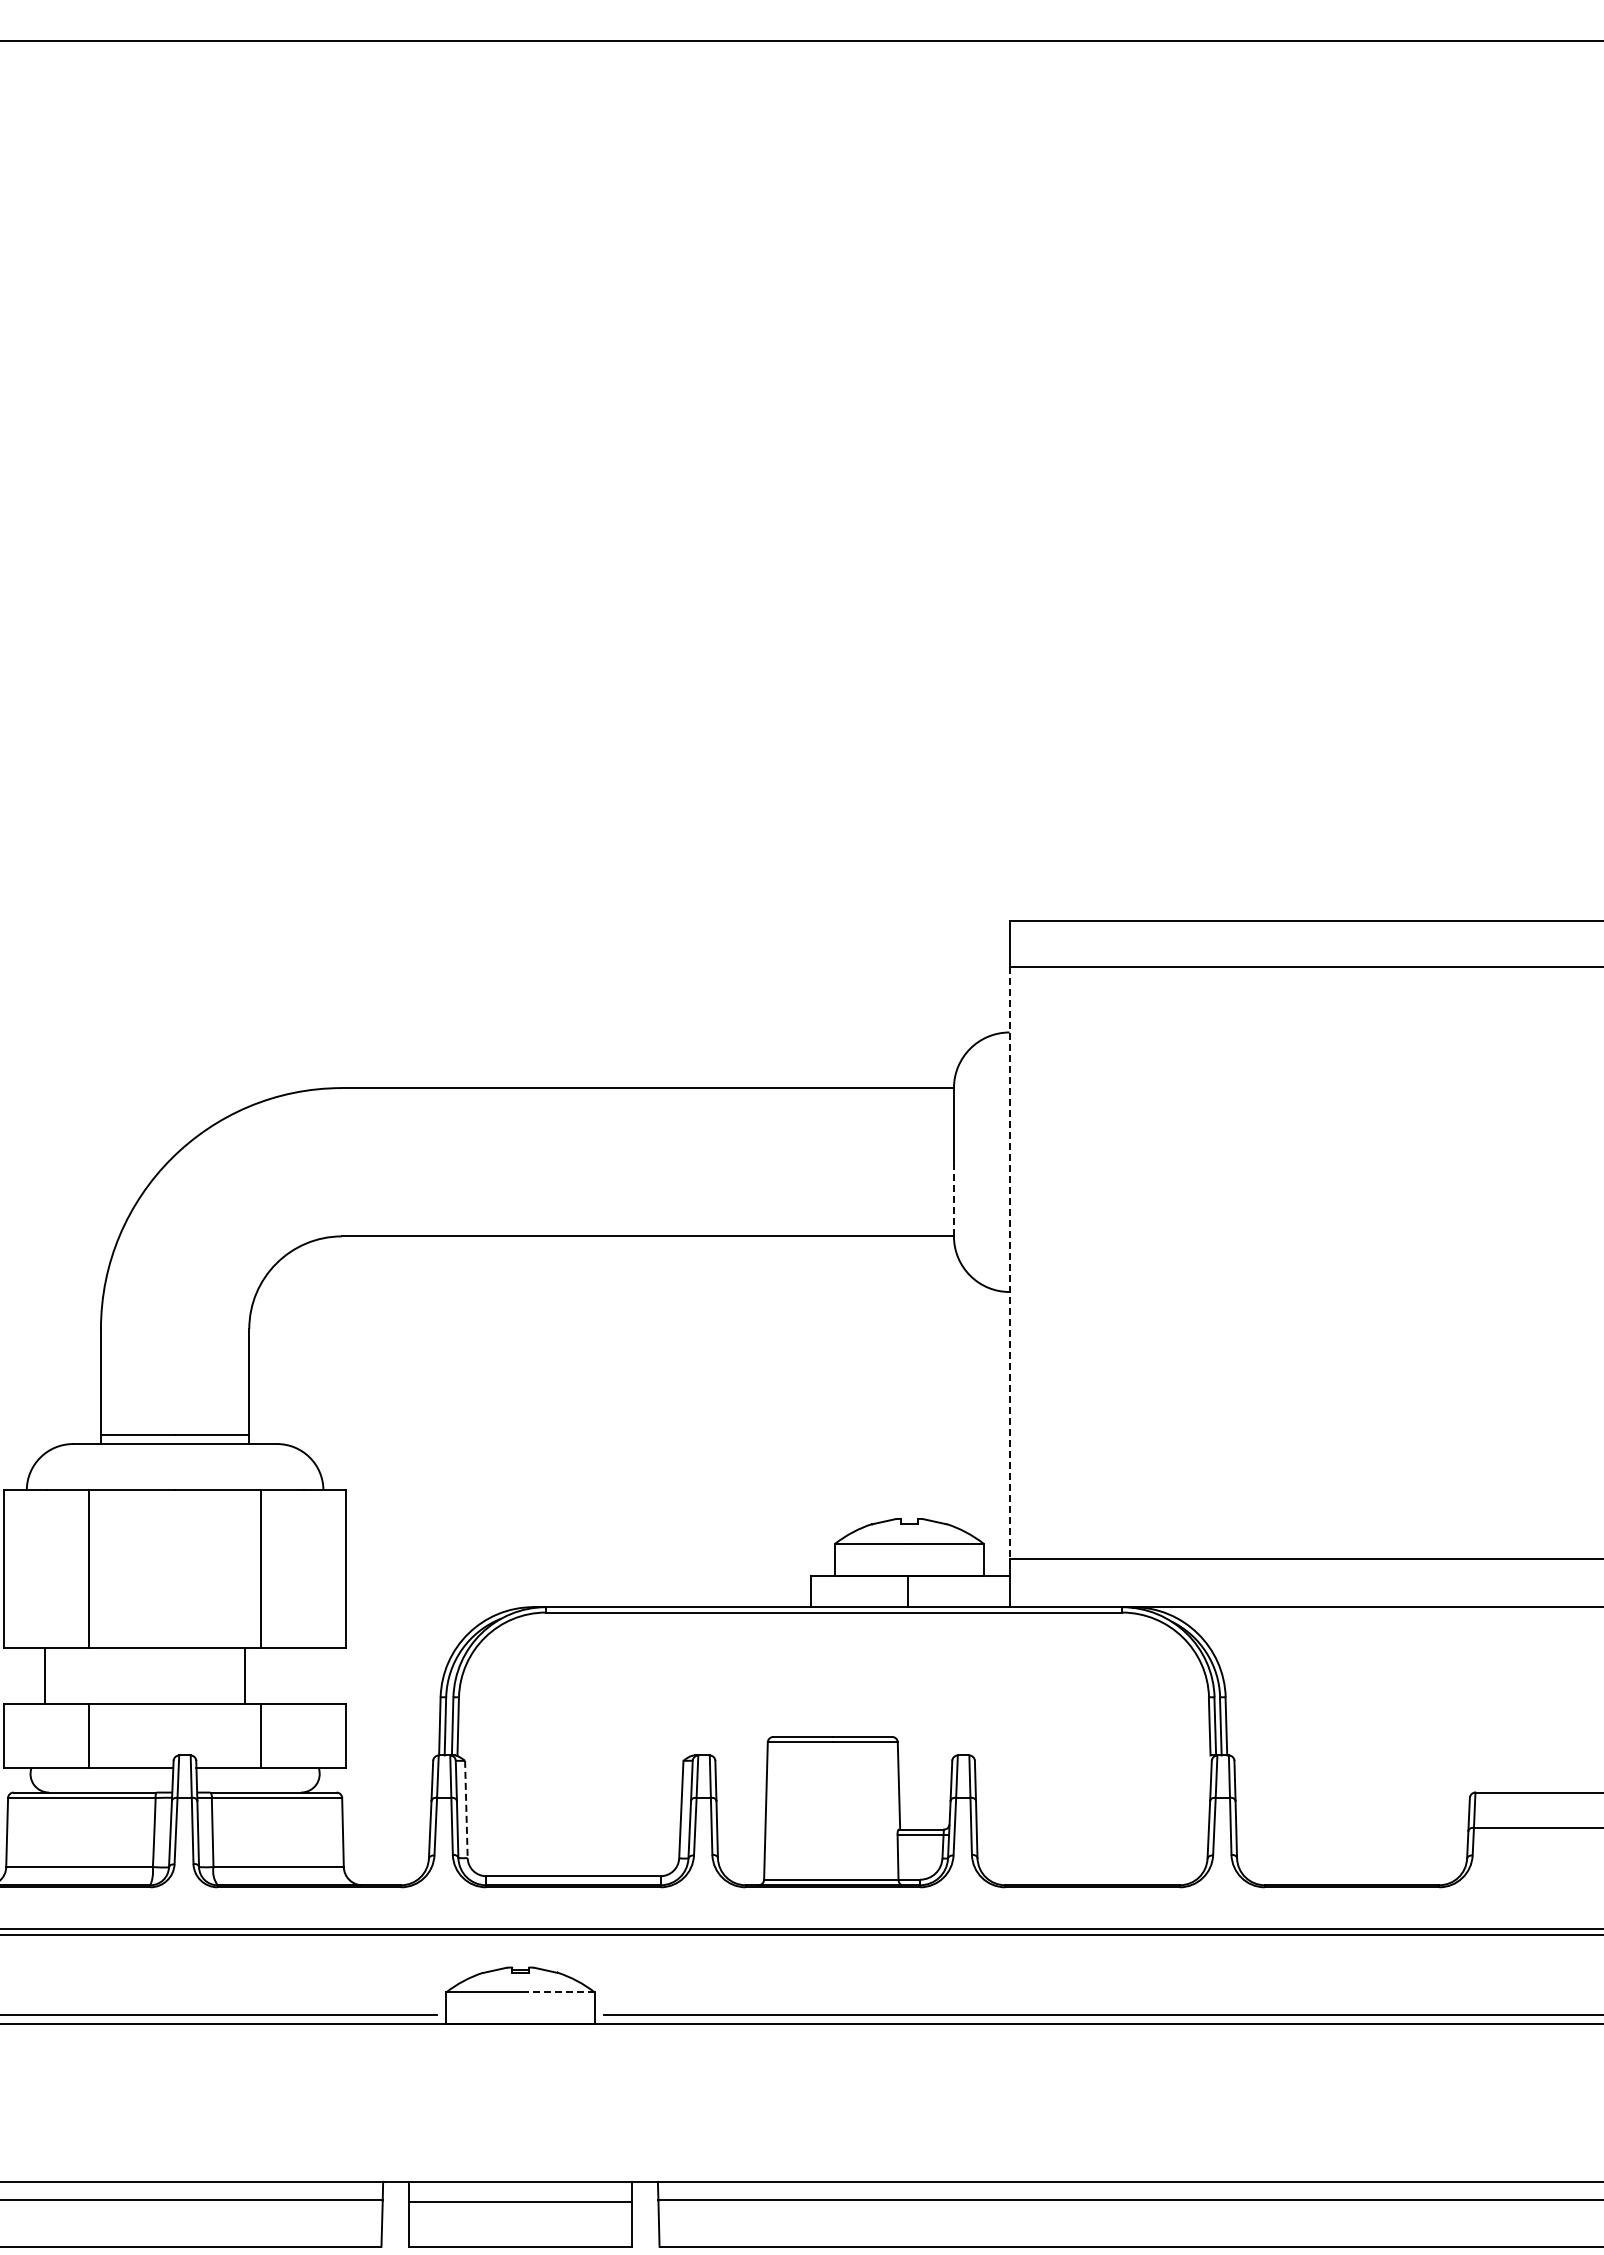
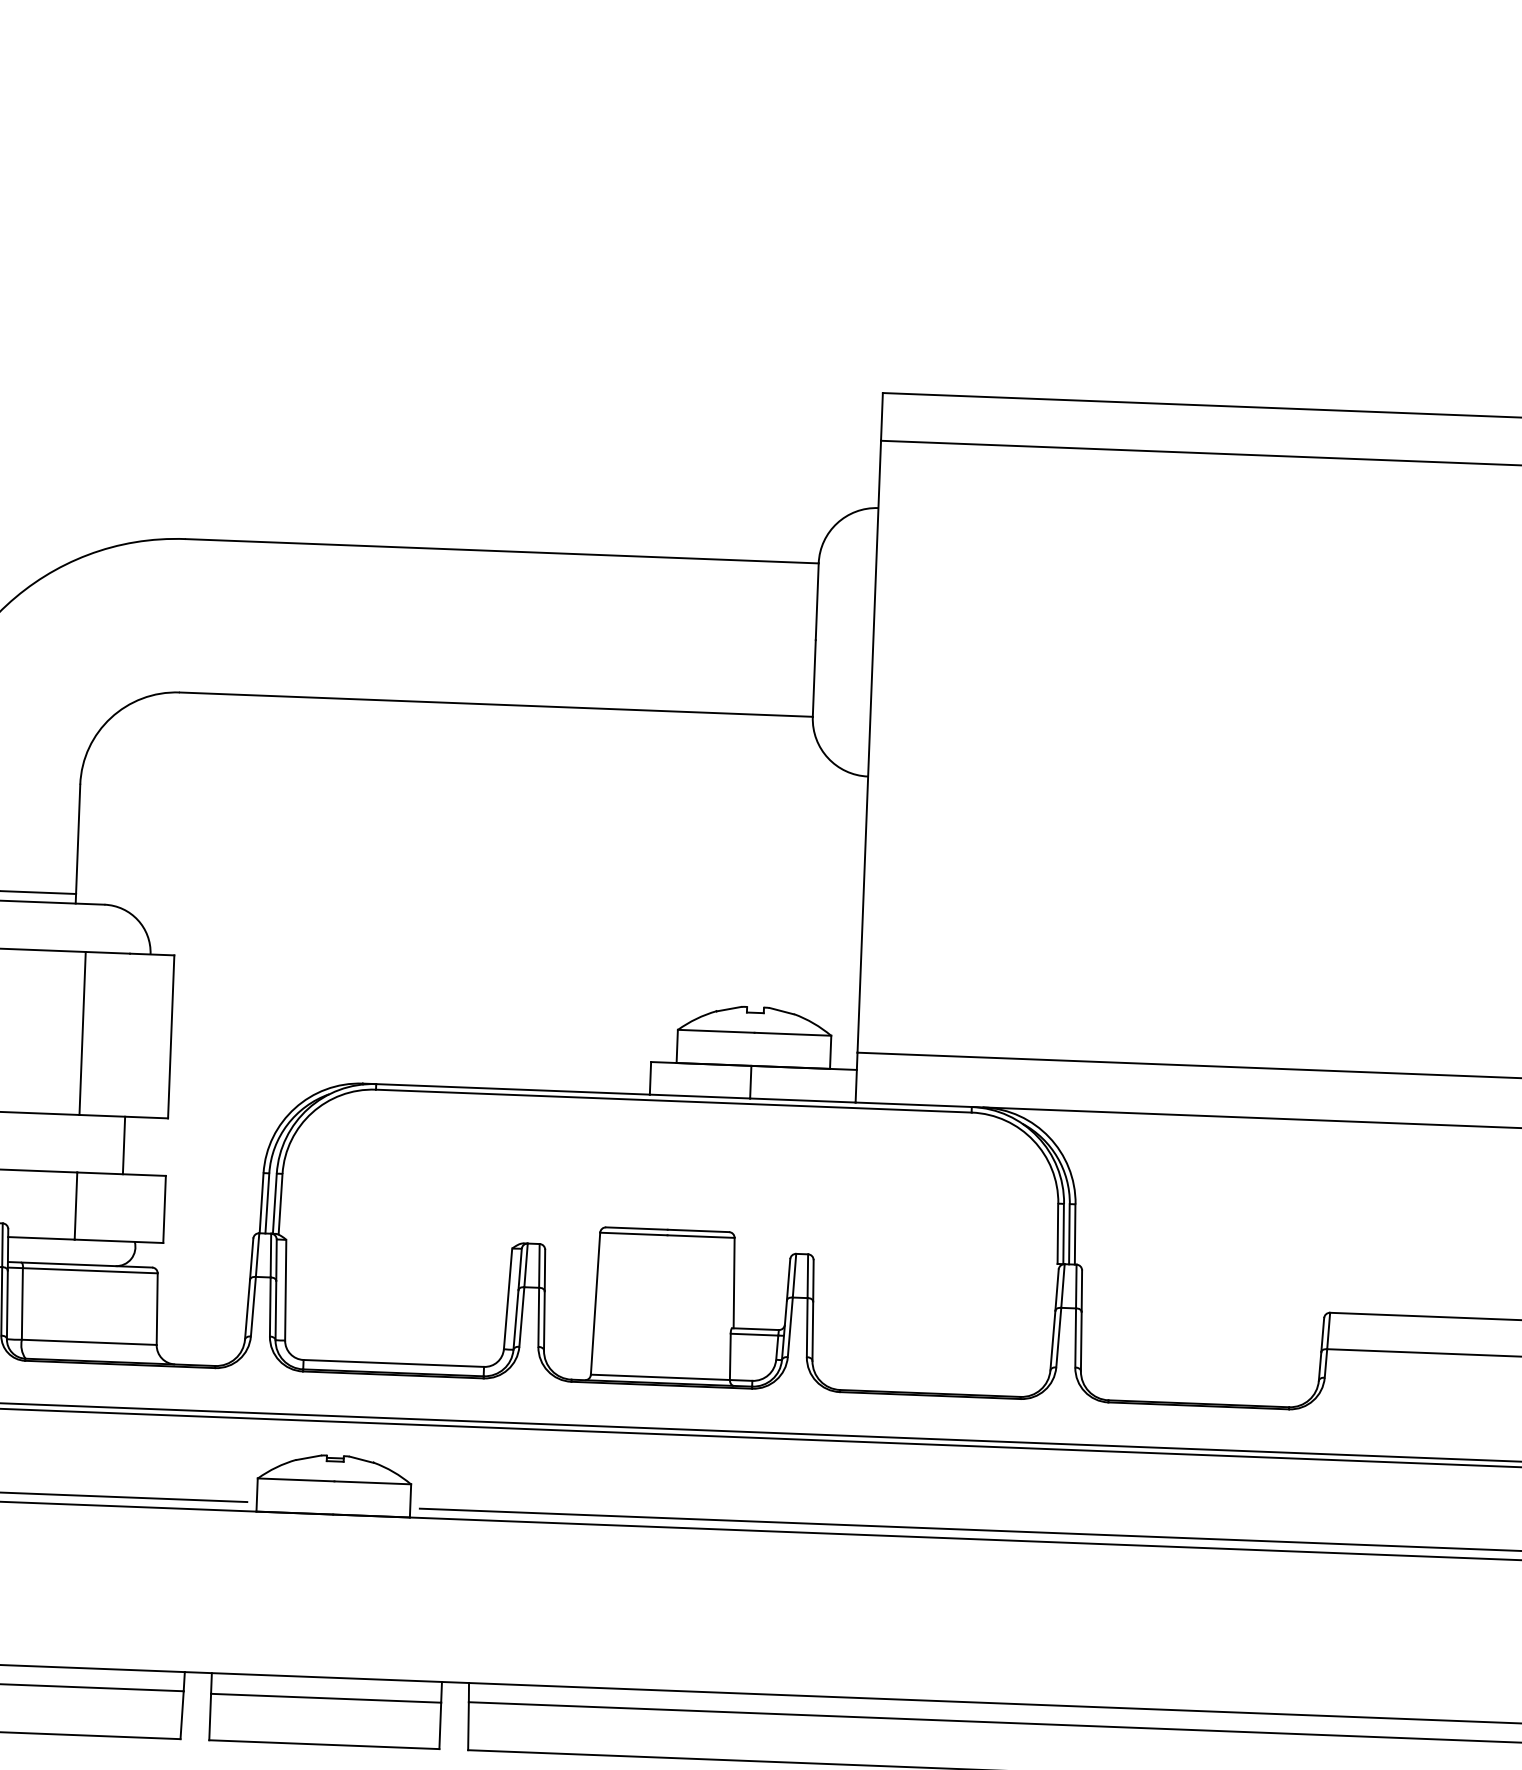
line: (953, 1198) -> (813, 677), dashed -> solid
line: (1009, 1263) -> (869, 747), dashed -> solid
line: (244, 1675) -> (123, 1145), moved
line: (466, 1809) -> (285, 1290), dashed -> solid
line: (557, 1992) -> (372, 1483), dashed -> solid

